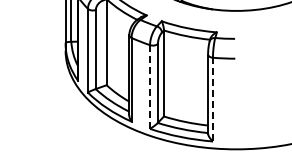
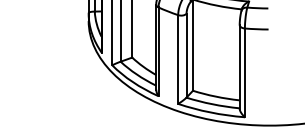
line: (150, 87) -> (178, 60), dashed -> solid
line: (212, 99) -> (244, 72), dashed -> solid

